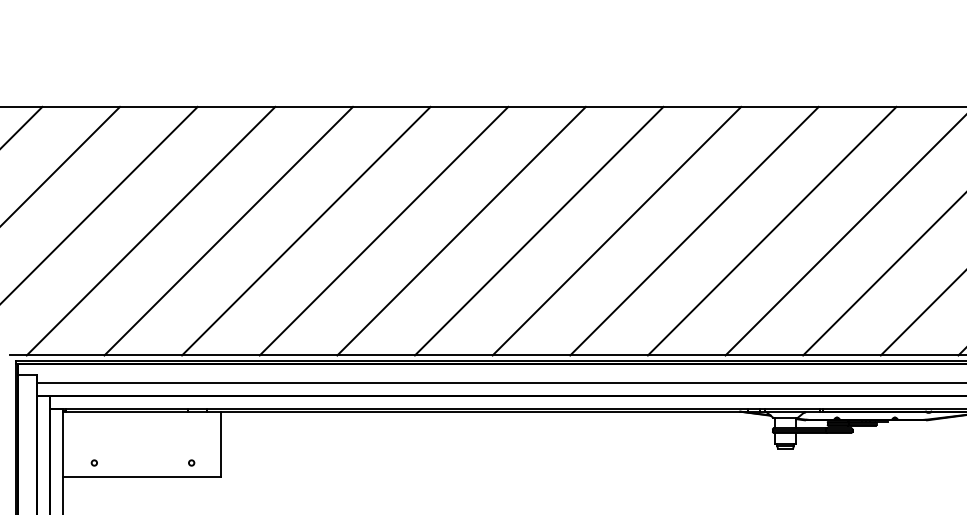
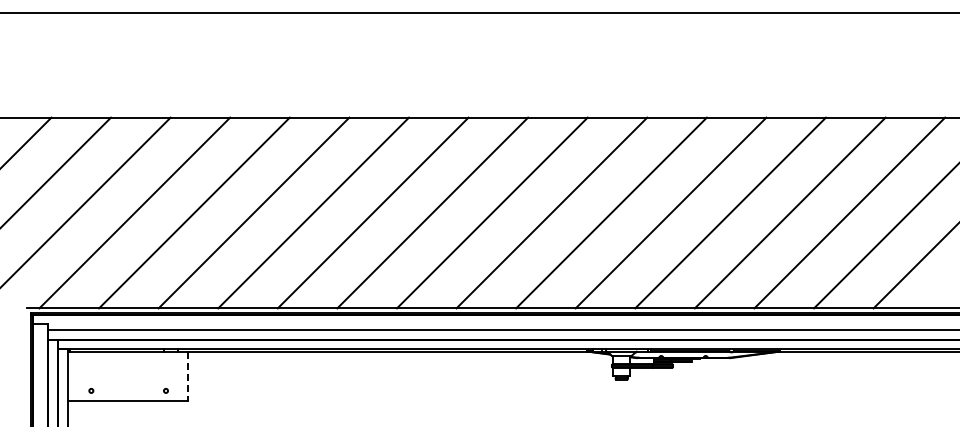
line: (220, 444) -> (188, 376), solid -> dashed

